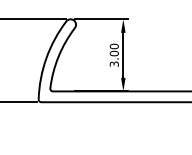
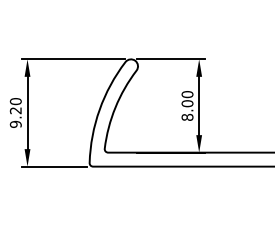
text: (114, 63) -> (187, 116), 3.00 -> 8.00

